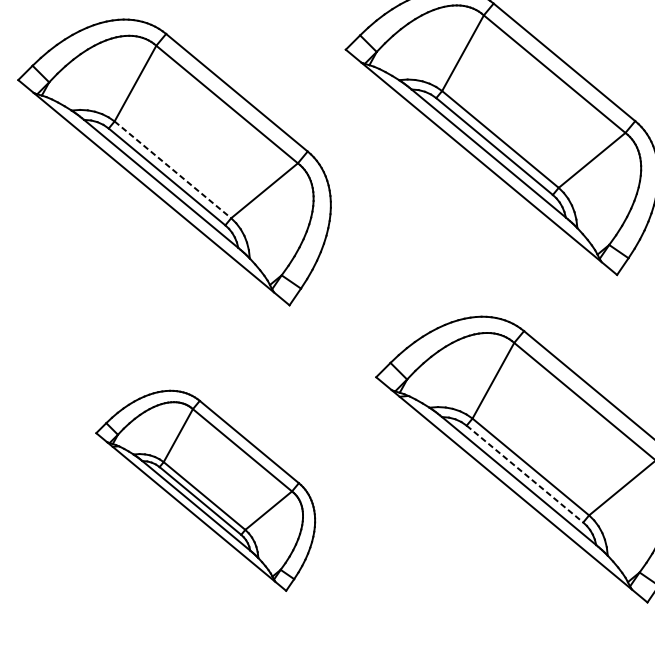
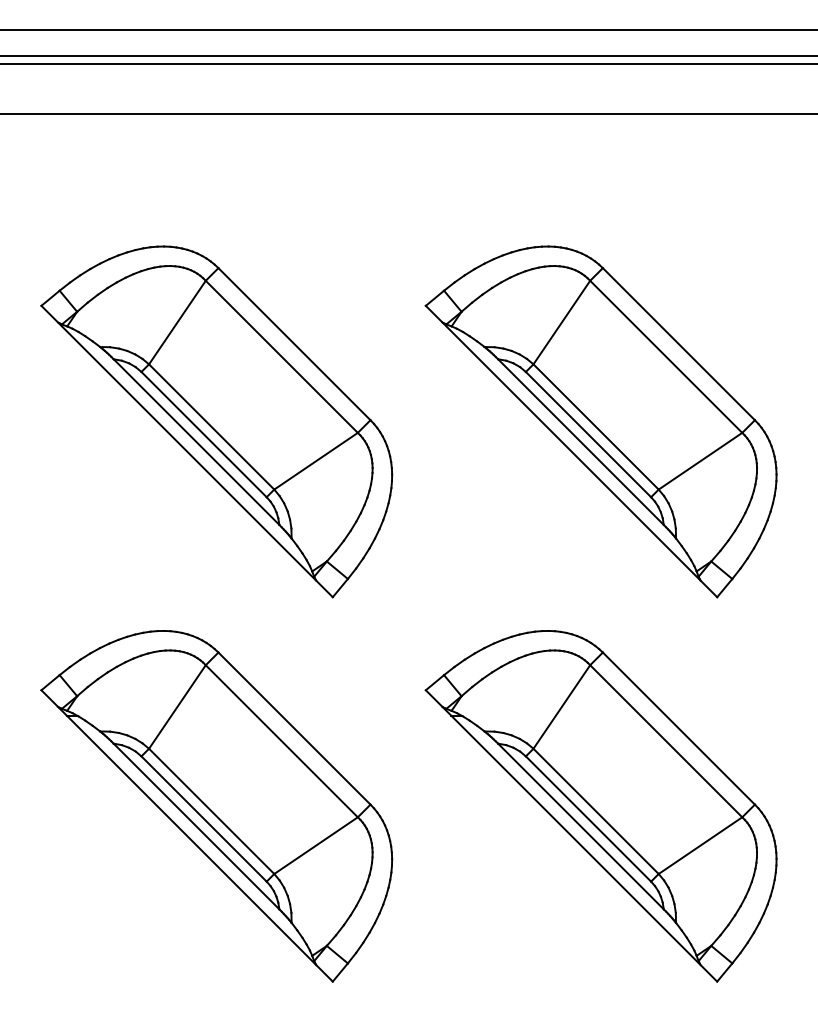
line: (172, 169) -> (211, 426), dashed -> solid
line: (525, 474) -> (588, 819), dashed -> solid
part: (207, 492) -> (216, 806), size x1.43

